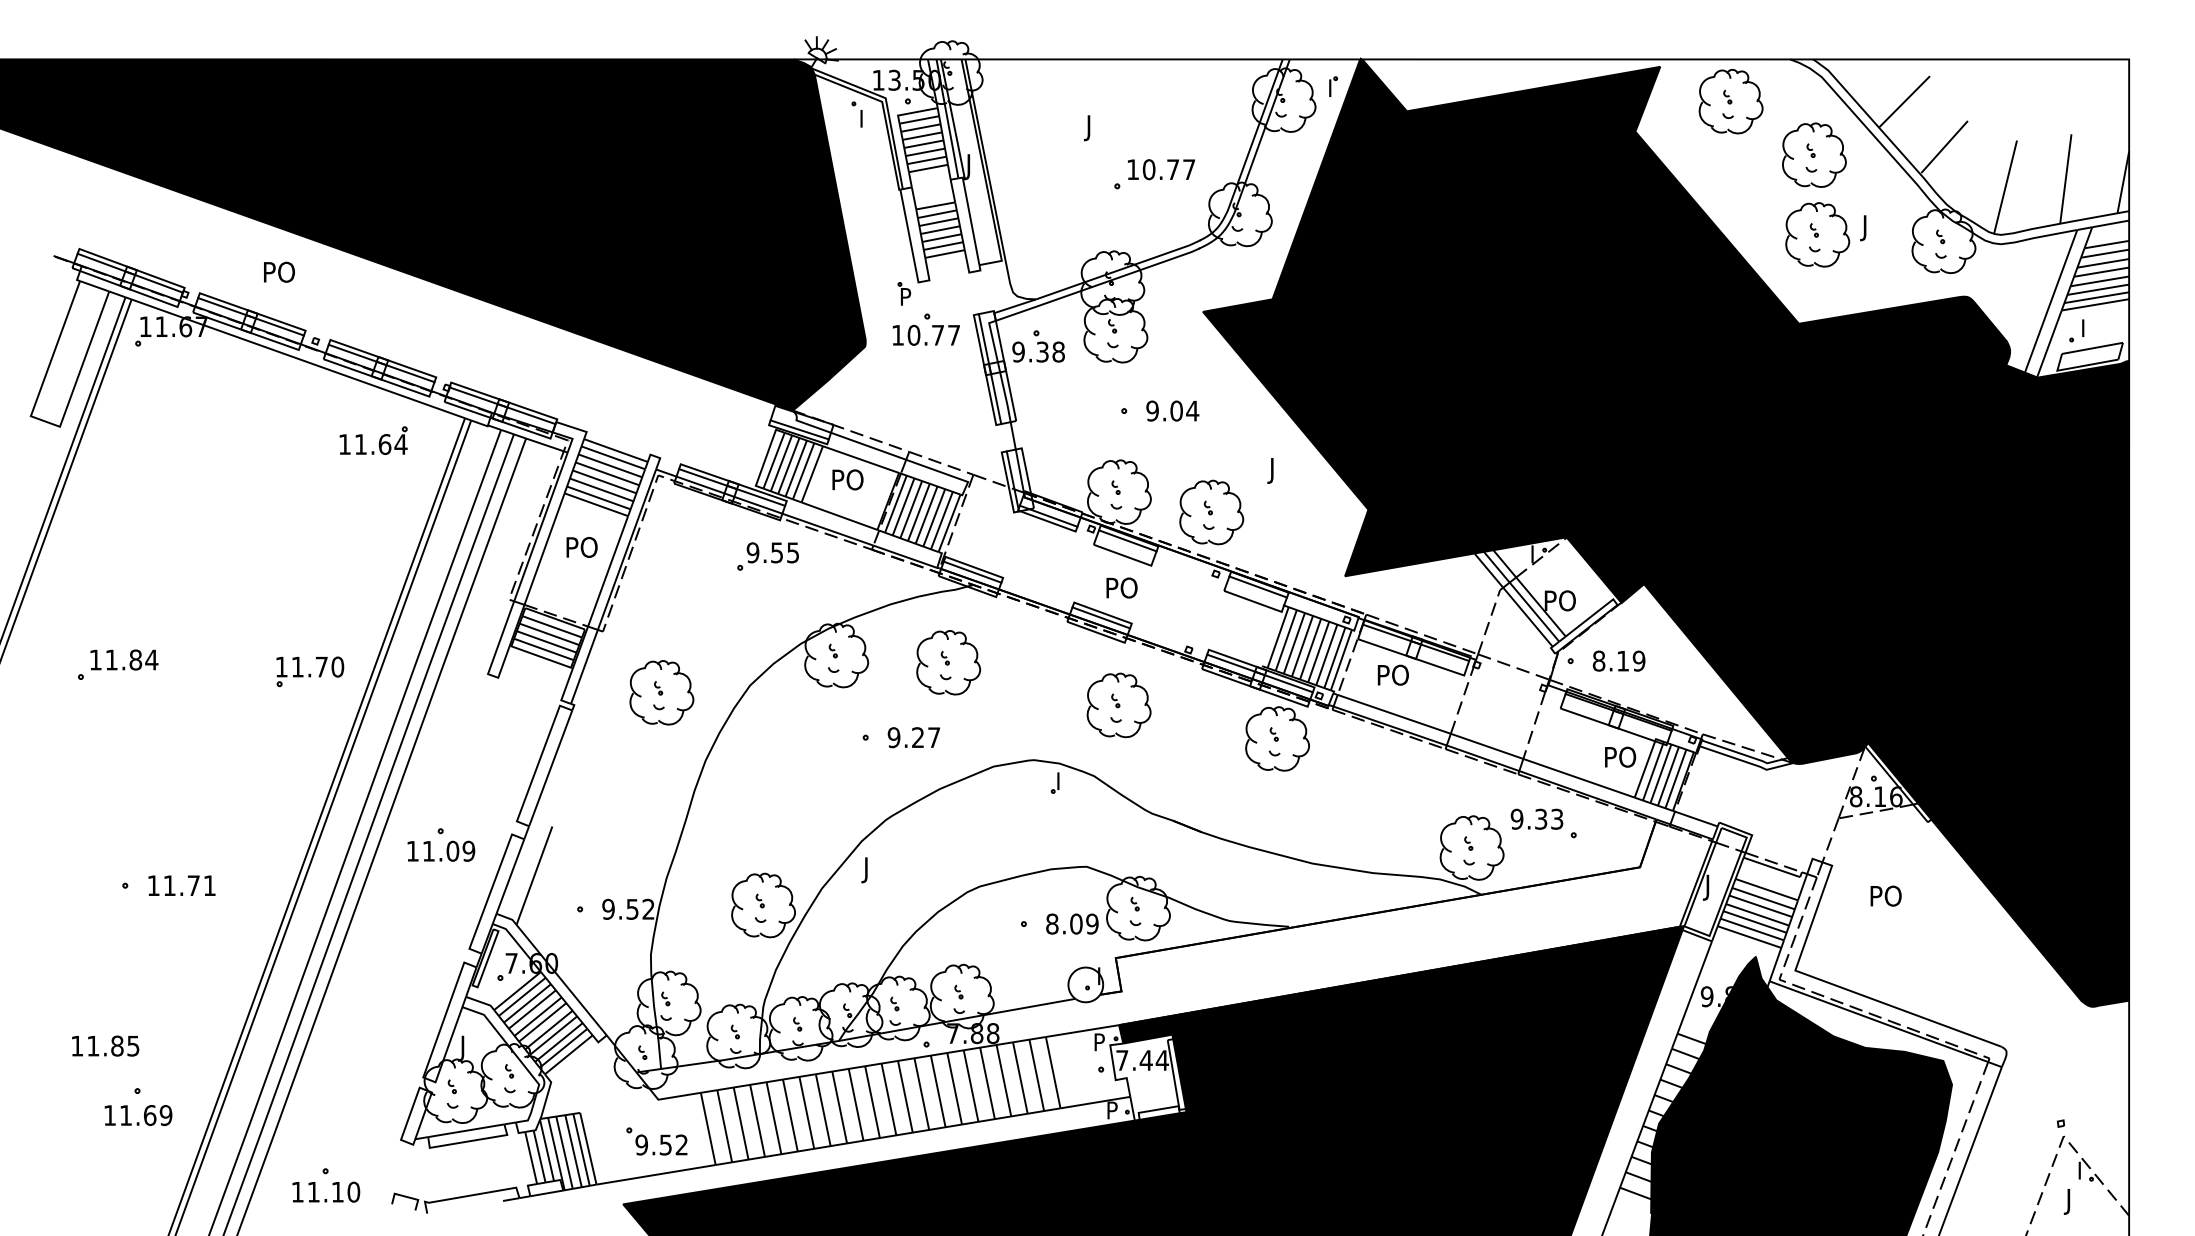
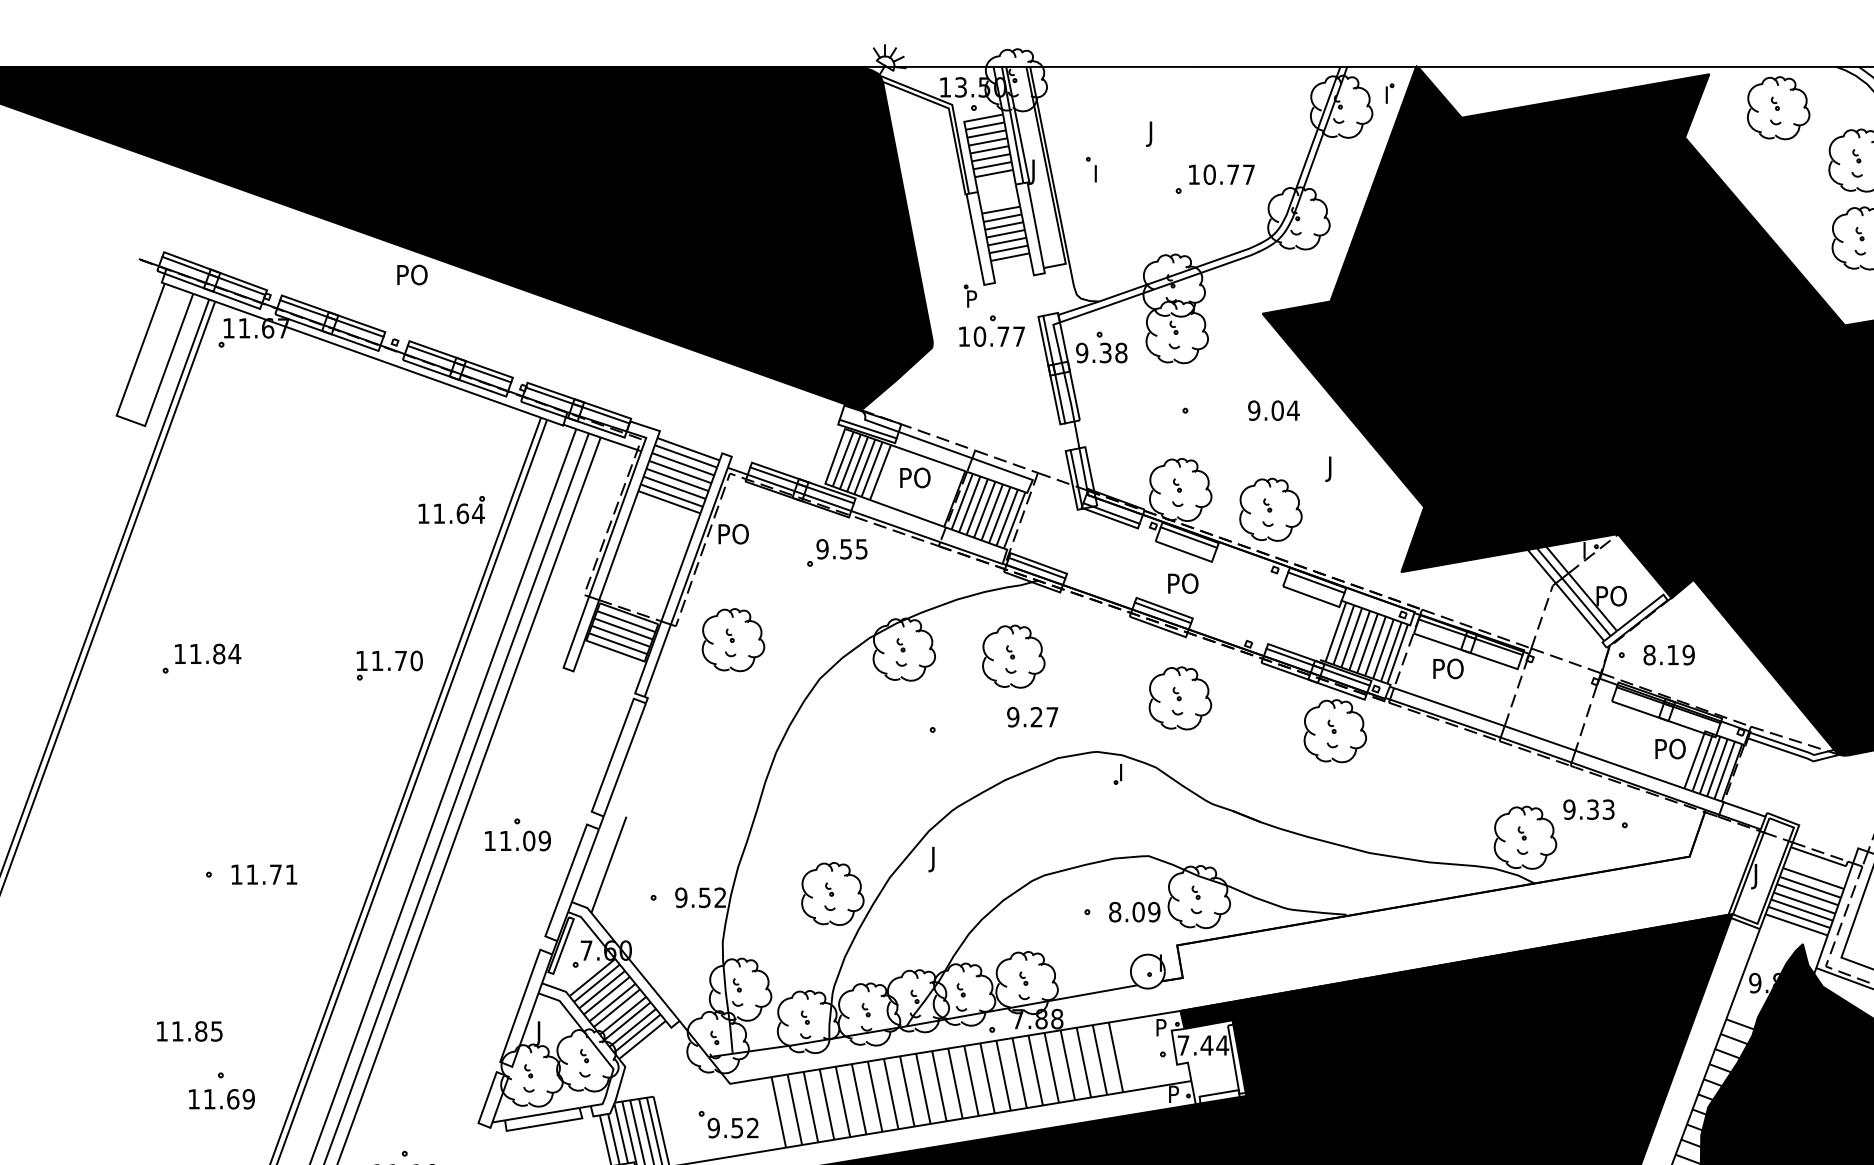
part: (856, 114) -> (1090, 169), moved
text: (279, 271) -> (412, 274), moved
text: (1172, 410) -> (1273, 410), moved
part: (373, 440) -> (451, 509), moved
text: (581, 547) -> (733, 534), moved
part: (661, 692) -> (733, 639), moved
text: (913, 737) -> (1032, 717), moved

